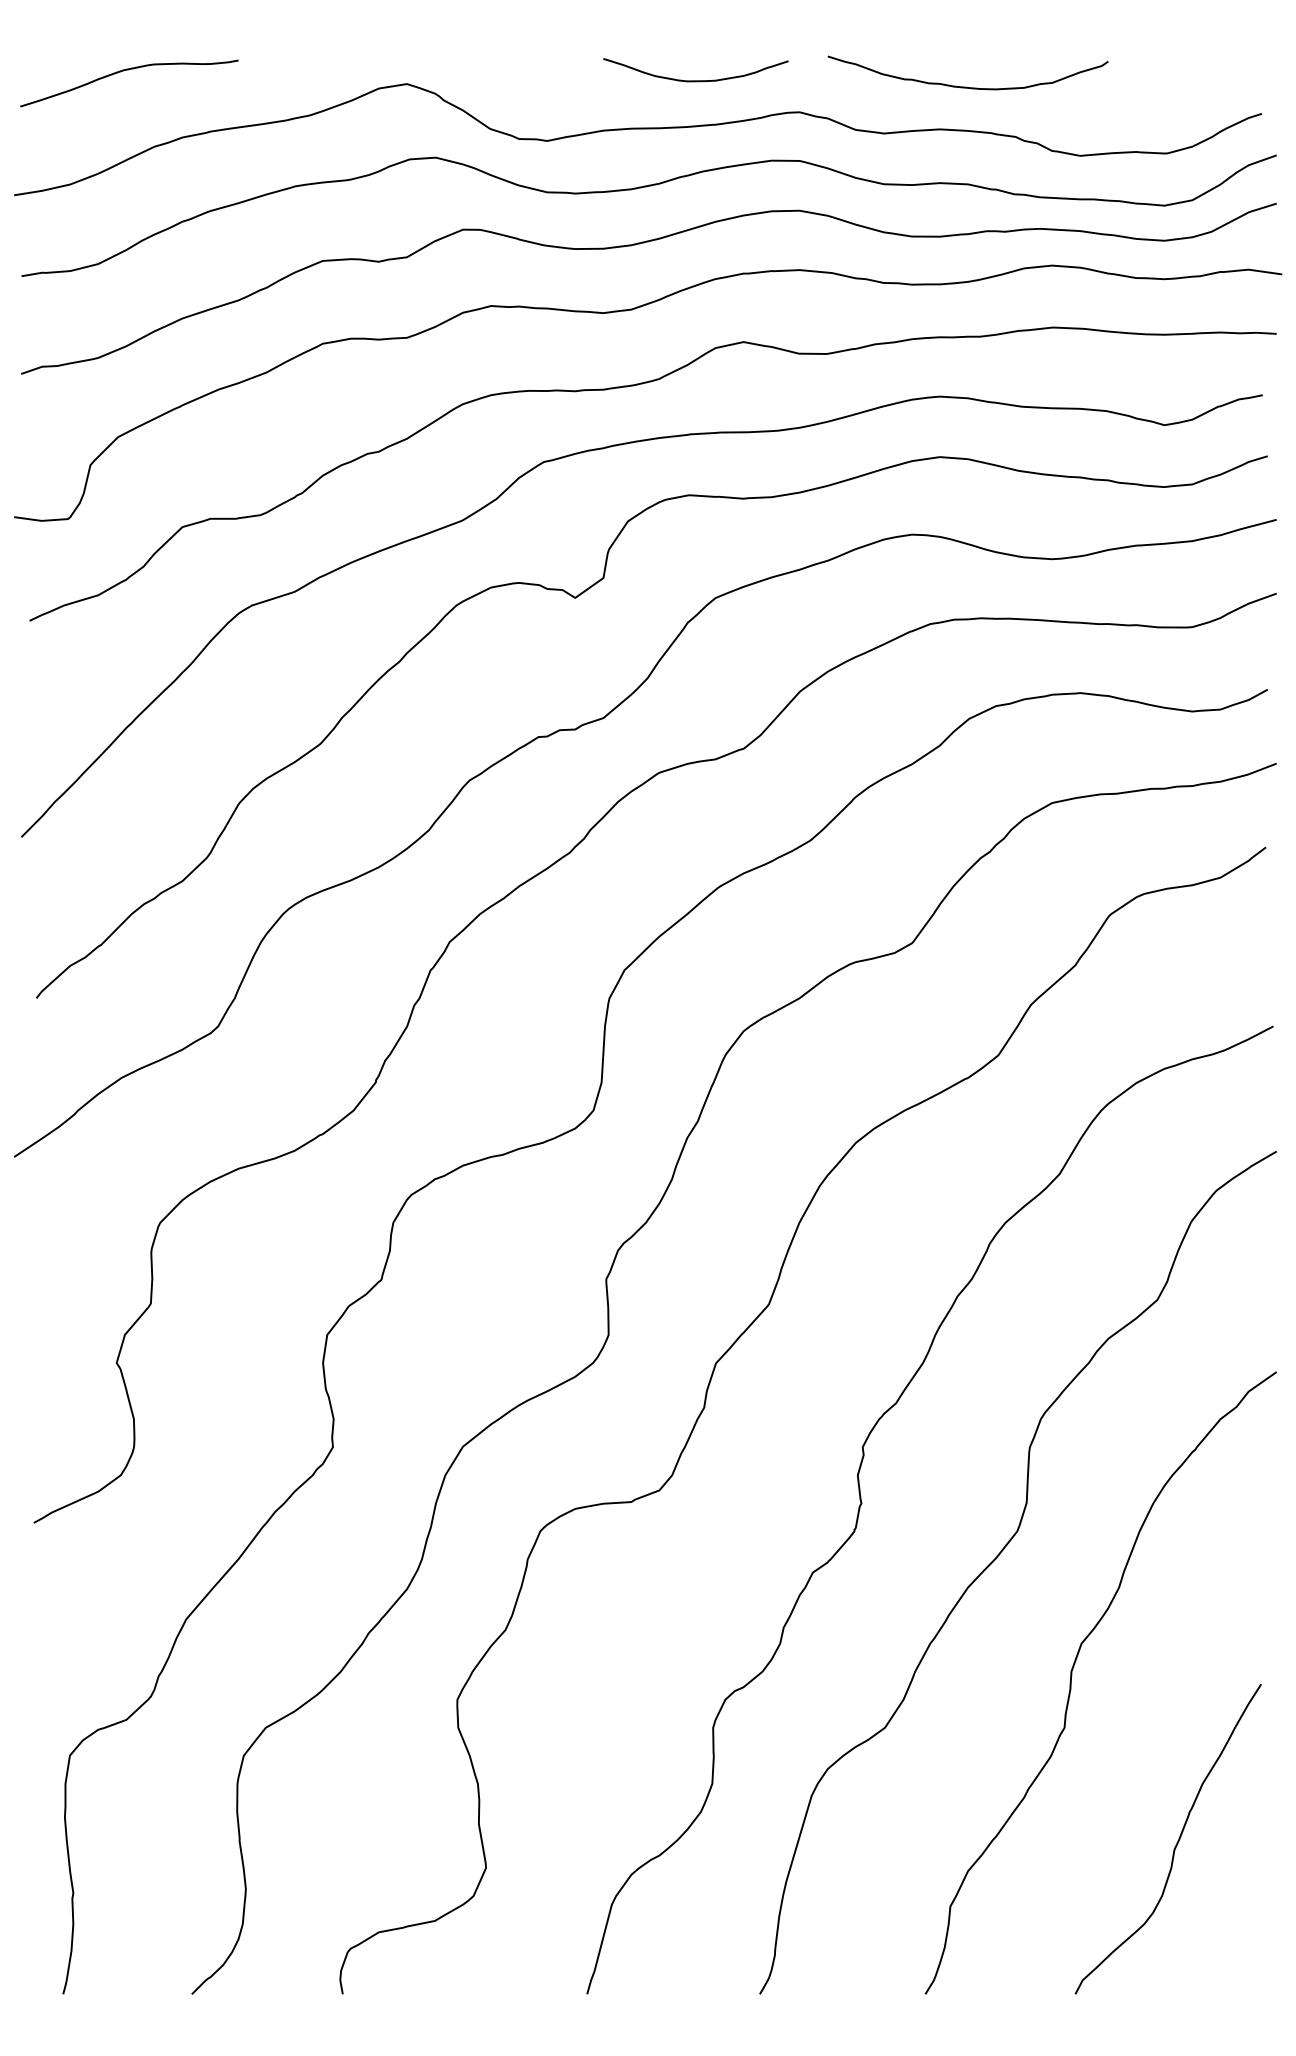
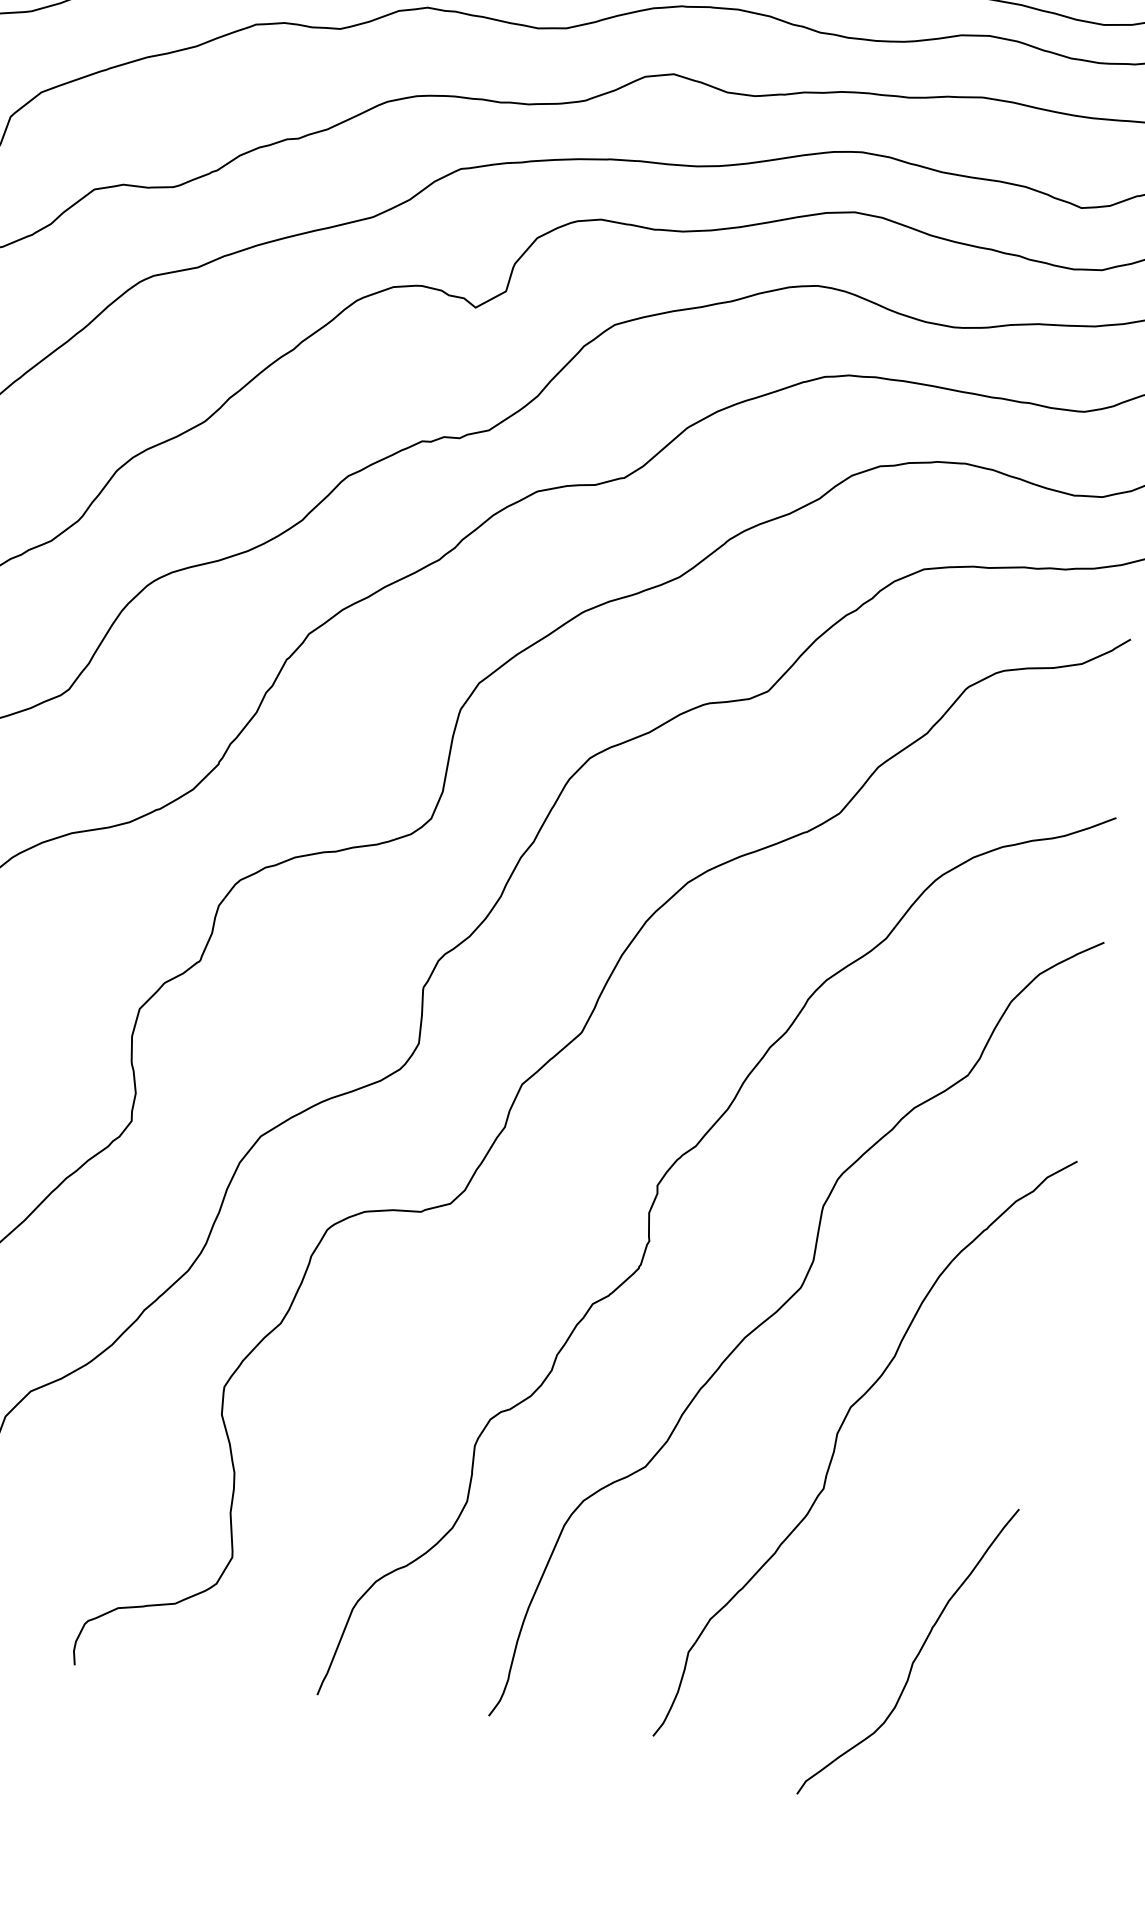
curve: (1176, 1842) -> (915, 1655), moved

